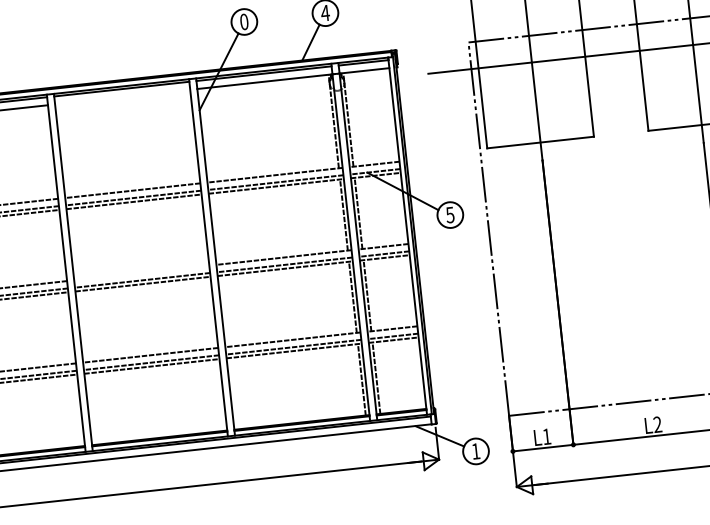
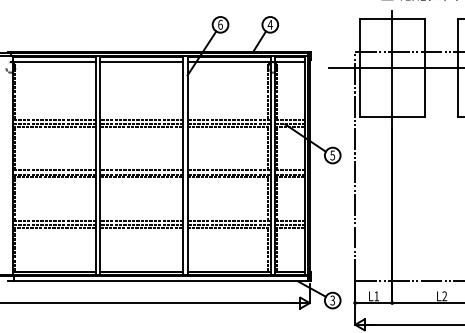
text: (244, 21) -> (220, 24), 0 -> 6
line: (122, 97) -> (141, 62), added
line: (141, 273) -> (141, 170), added
text: (475, 451) -> (332, 300), 1 -> 3

